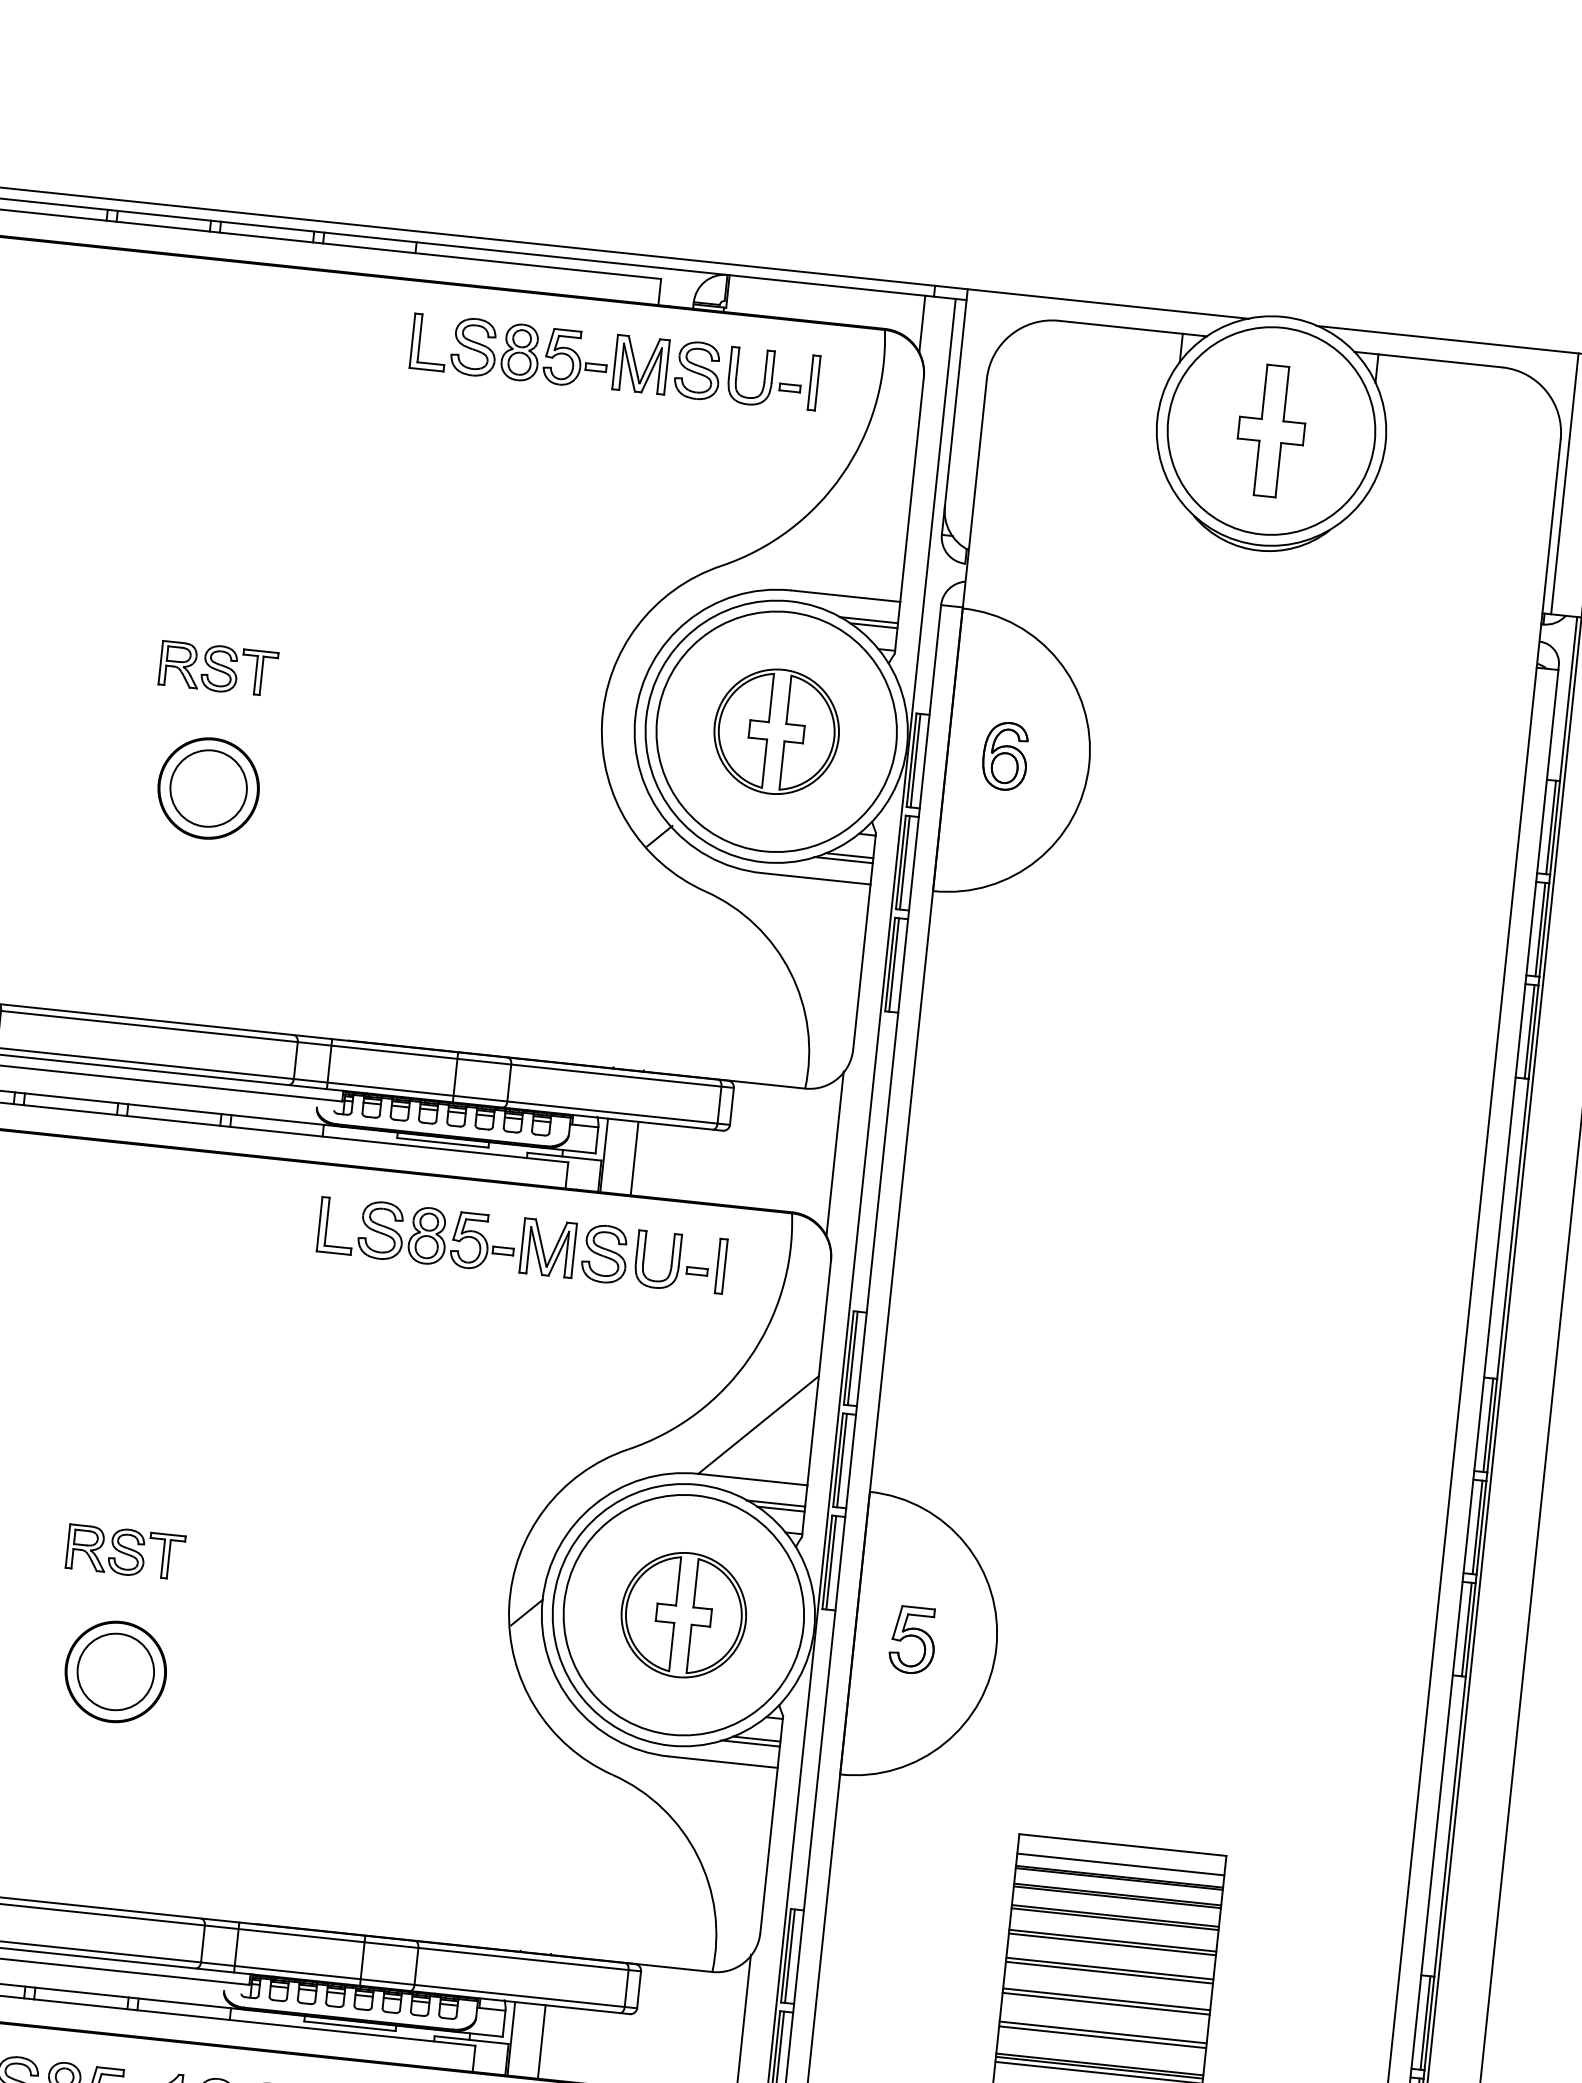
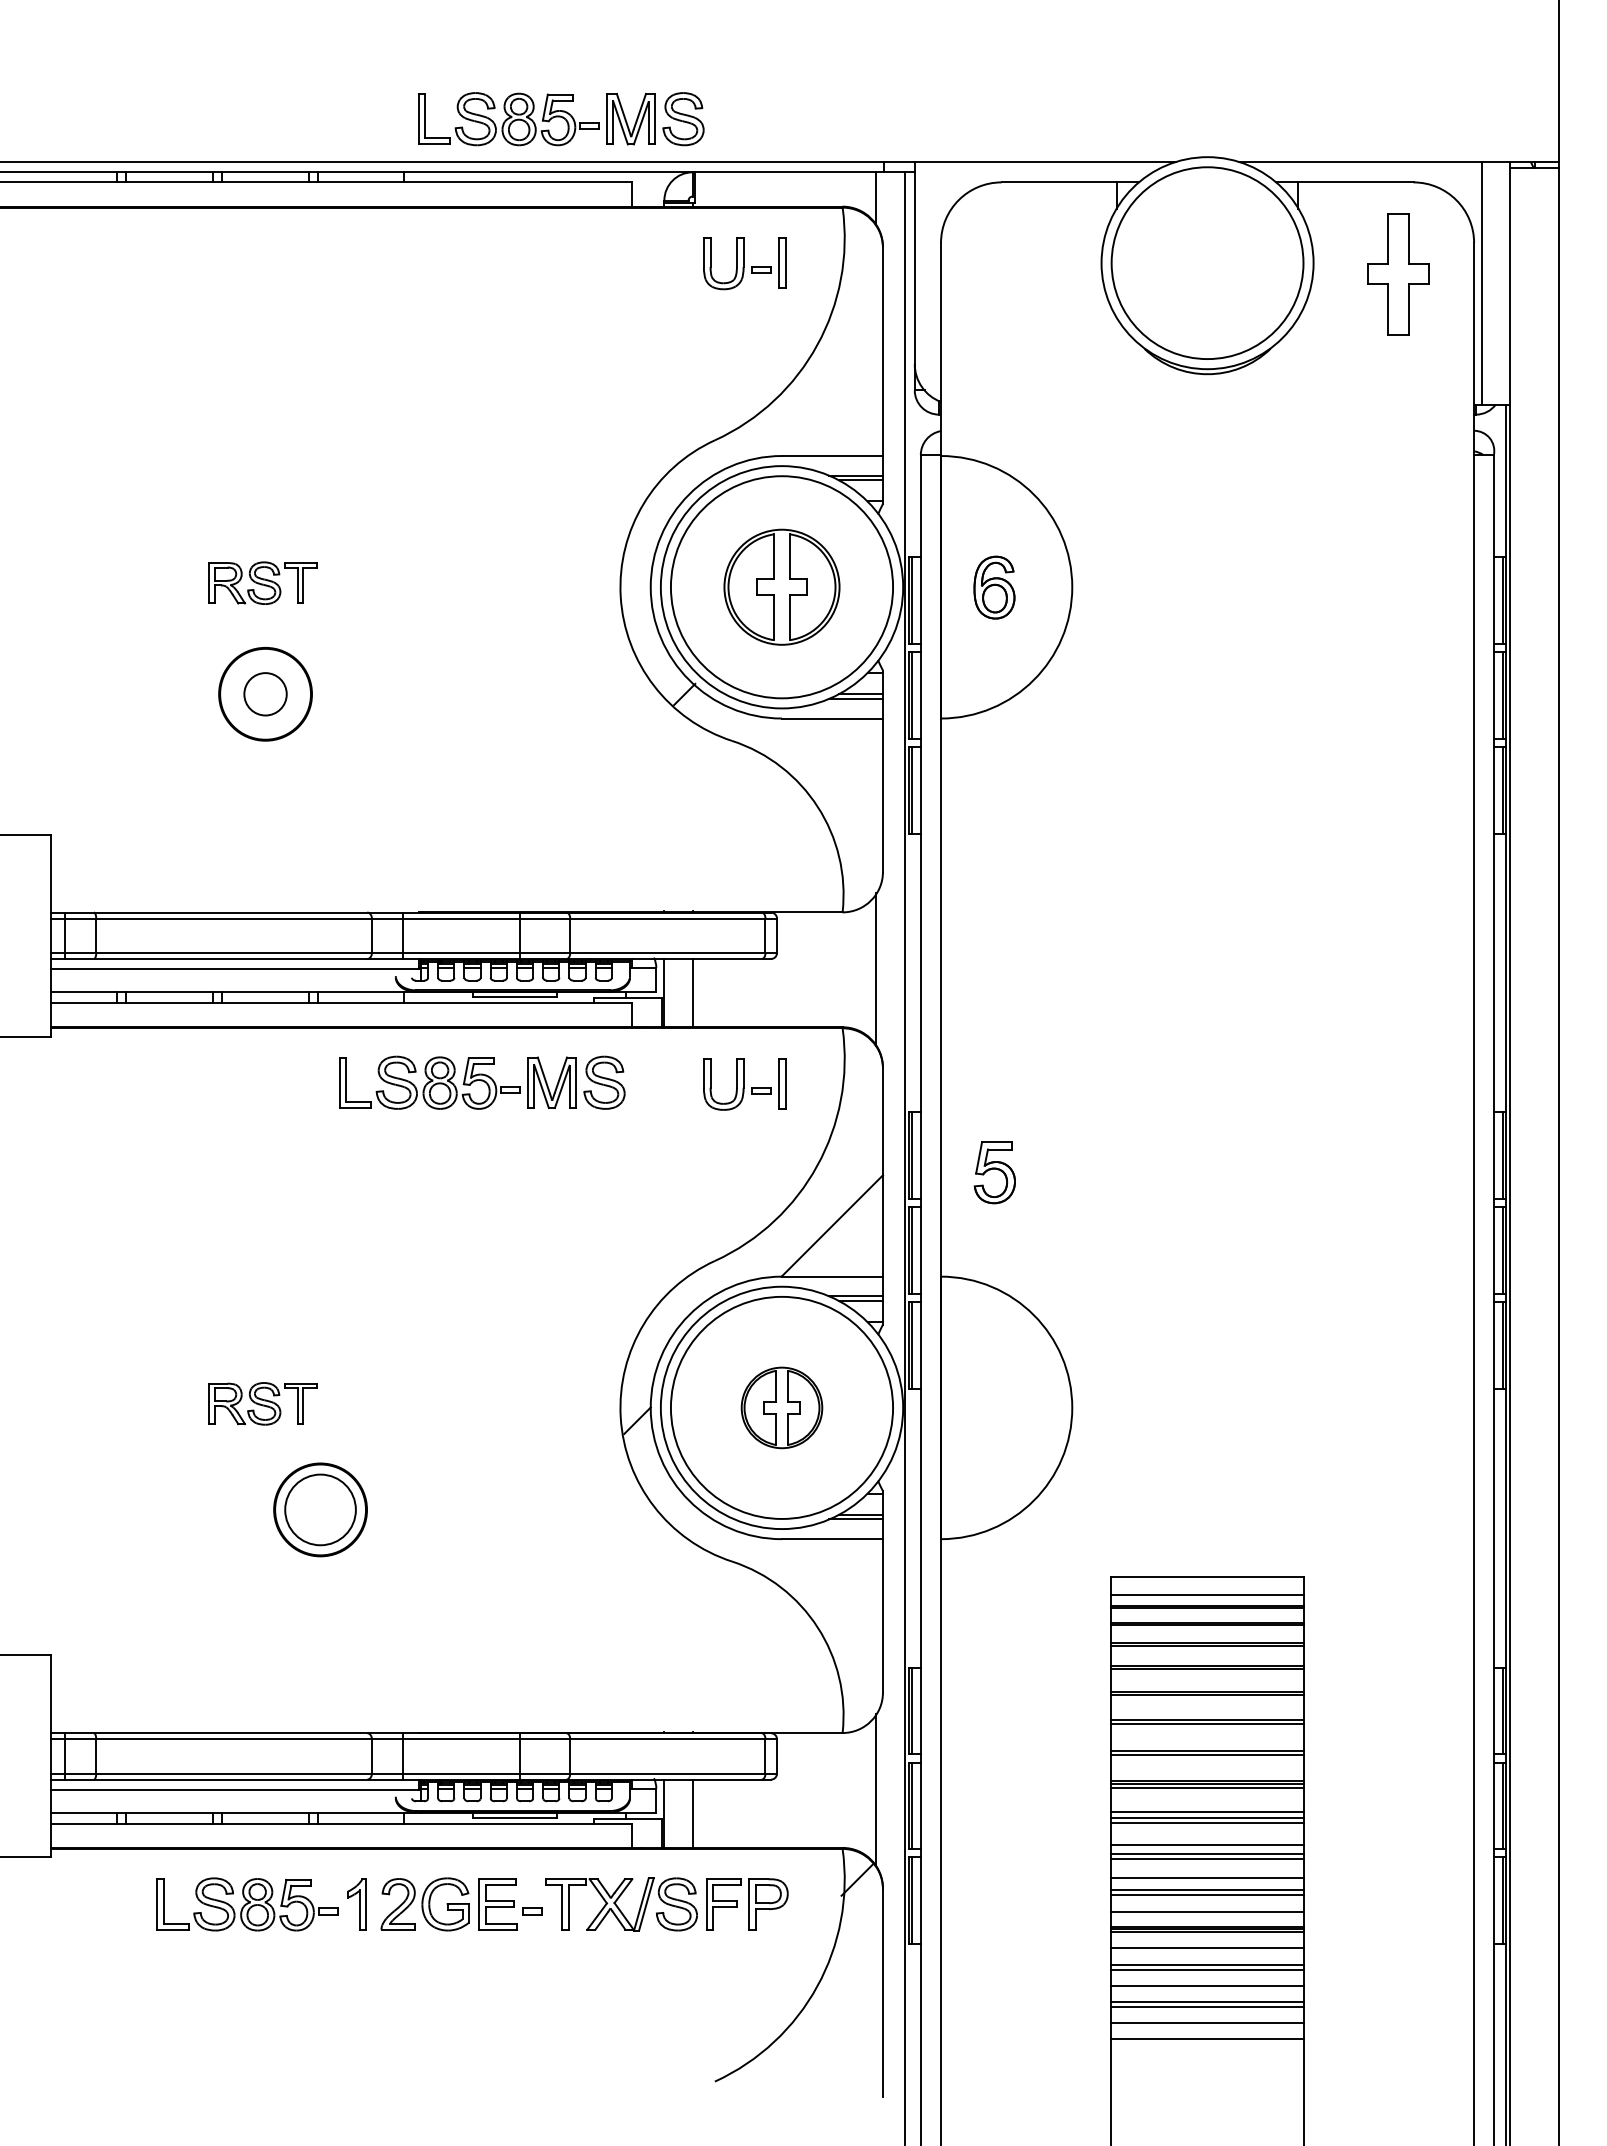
part: (566, 357) -> (561, 119), moved
part: (1271, 431) -> (1398, 274), moved
circle: (208, 787) -> (265, 693), size x0.6
part: (473, 1239) -> (482, 1082), moved
part: (683, 1614) -> (781, 1407), size x0.7
part: (912, 1639) -> (994, 1172), moved
part: (115, 1671) -> (320, 1509), moved

